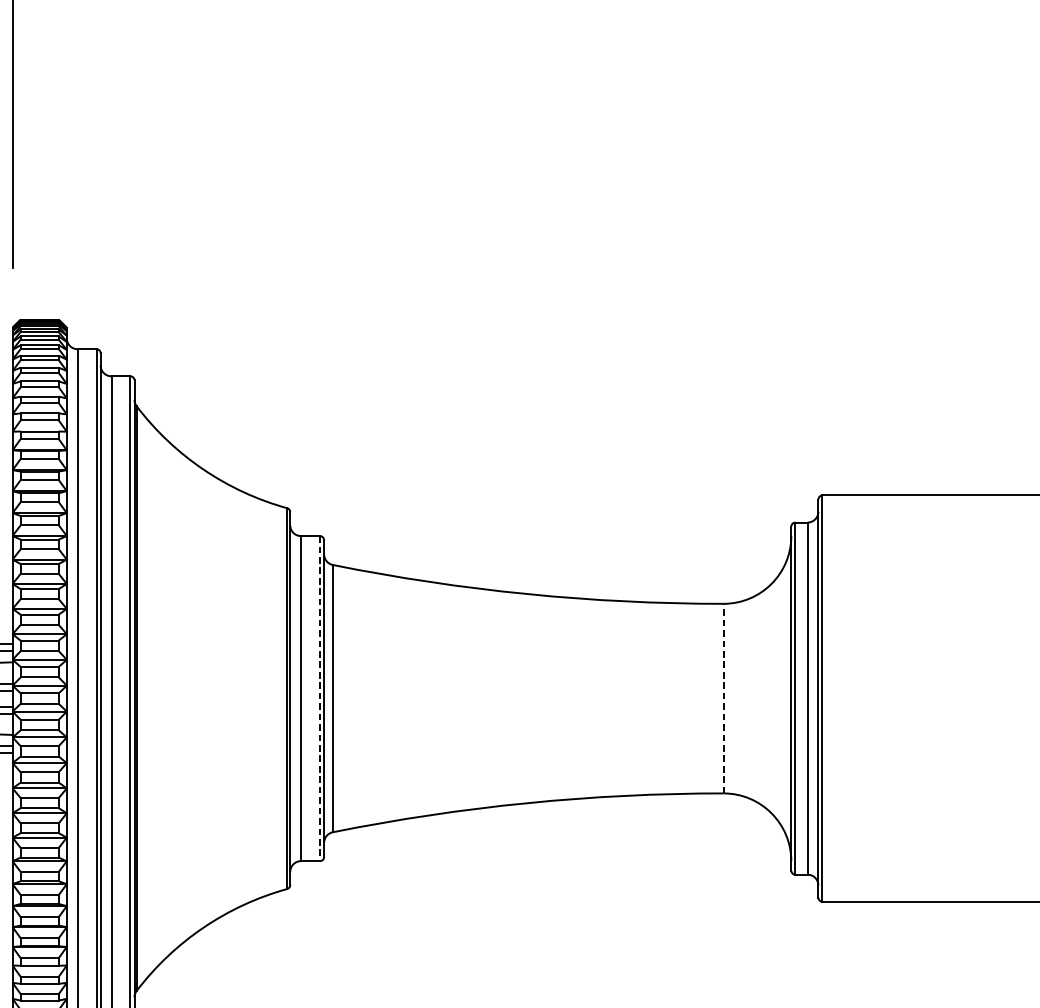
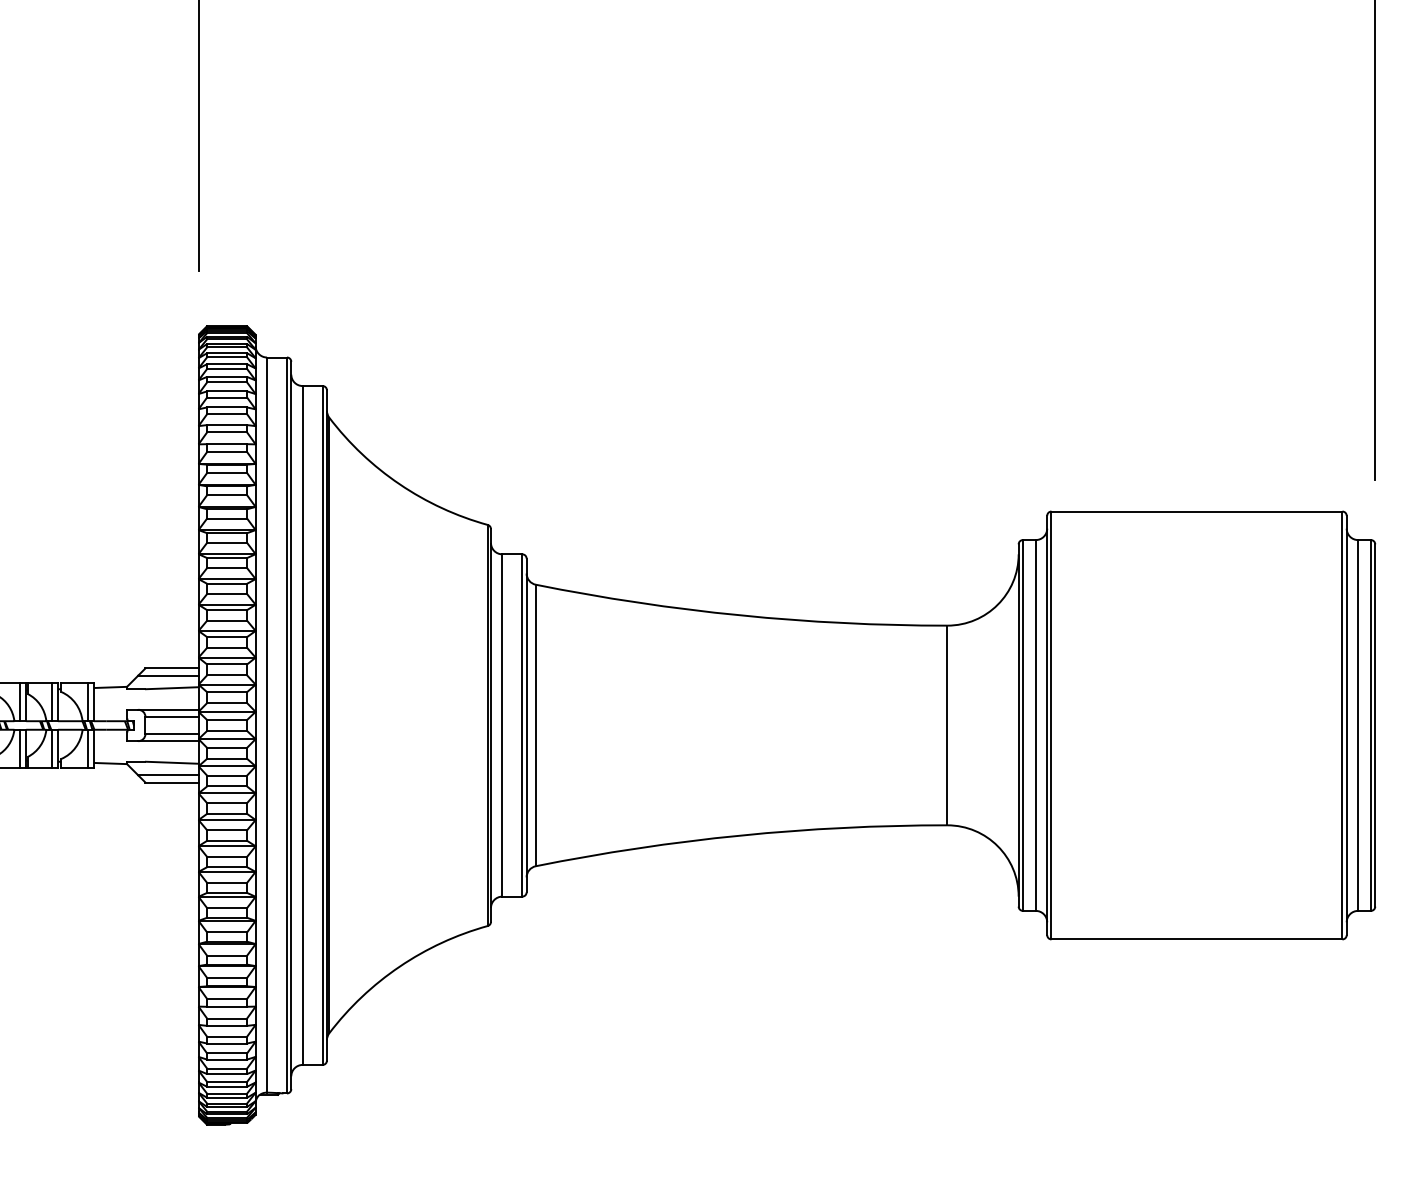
line: (320, 698) -> (522, 725), dashed -> solid
line: (723, 698) -> (947, 725), dashed -> solid

